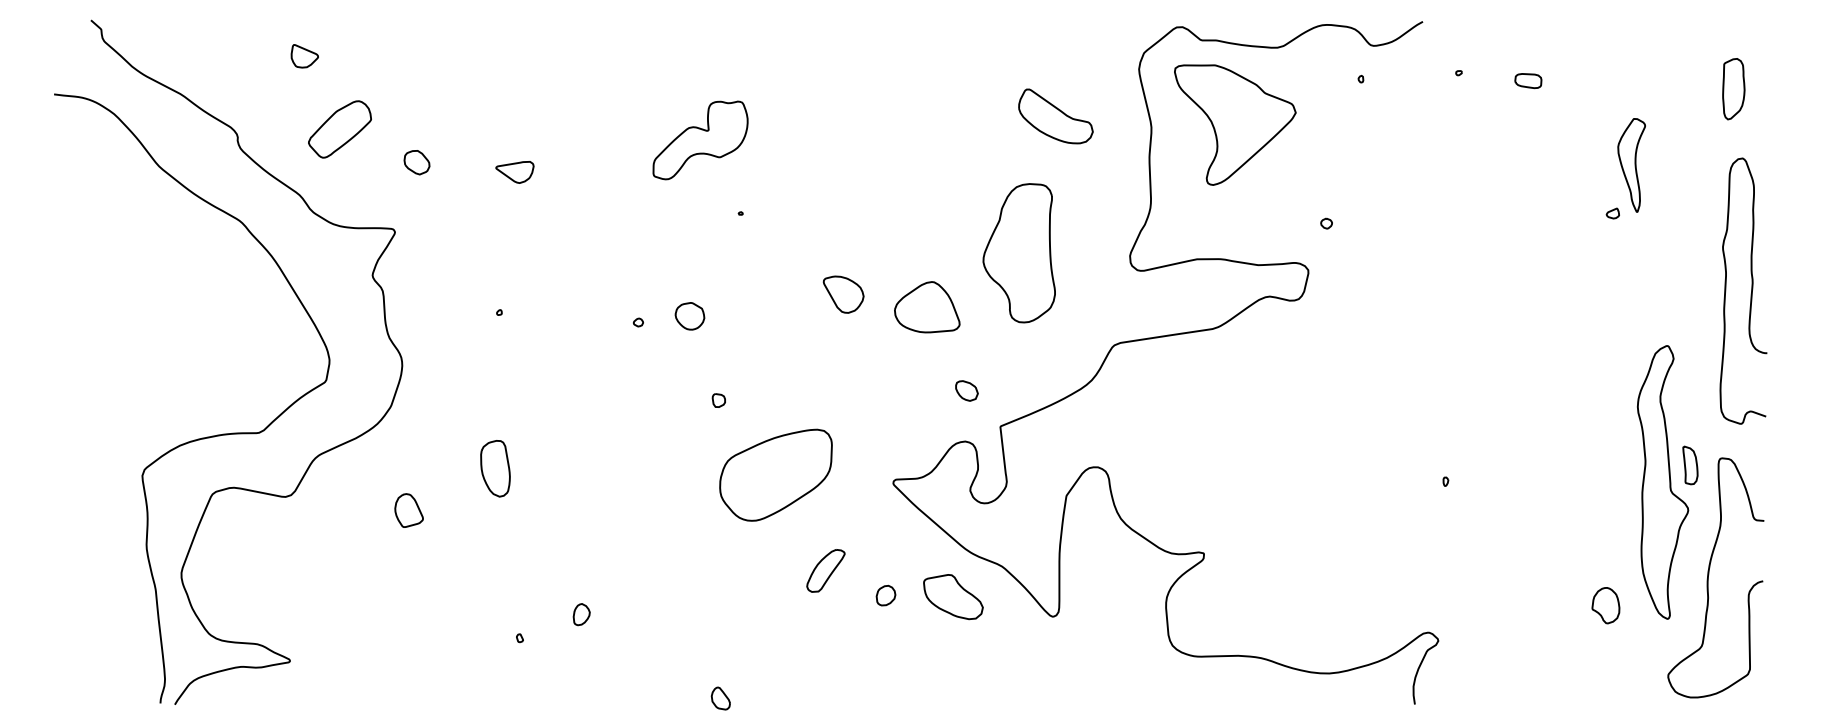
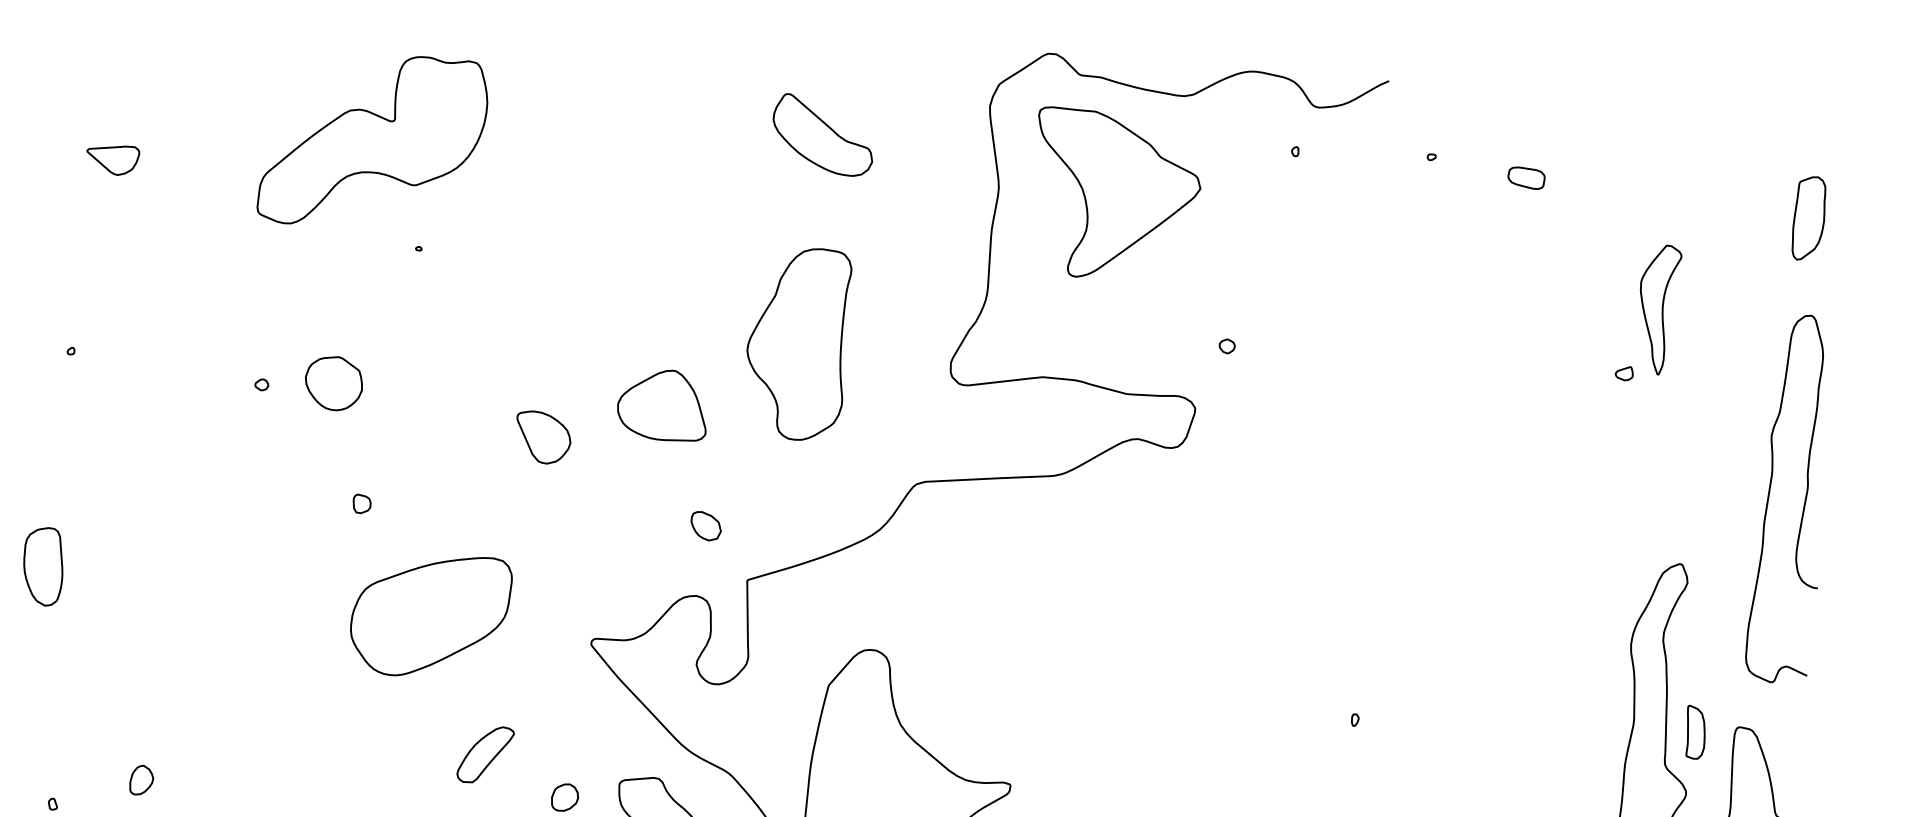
part: (1055, 116) -> (822, 135), moved
part: (700, 140) -> (373, 142), size x1.67
part: (843, 294) -> (542, 437), moved
part: (689, 316) -> (333, 383), size x1.43

